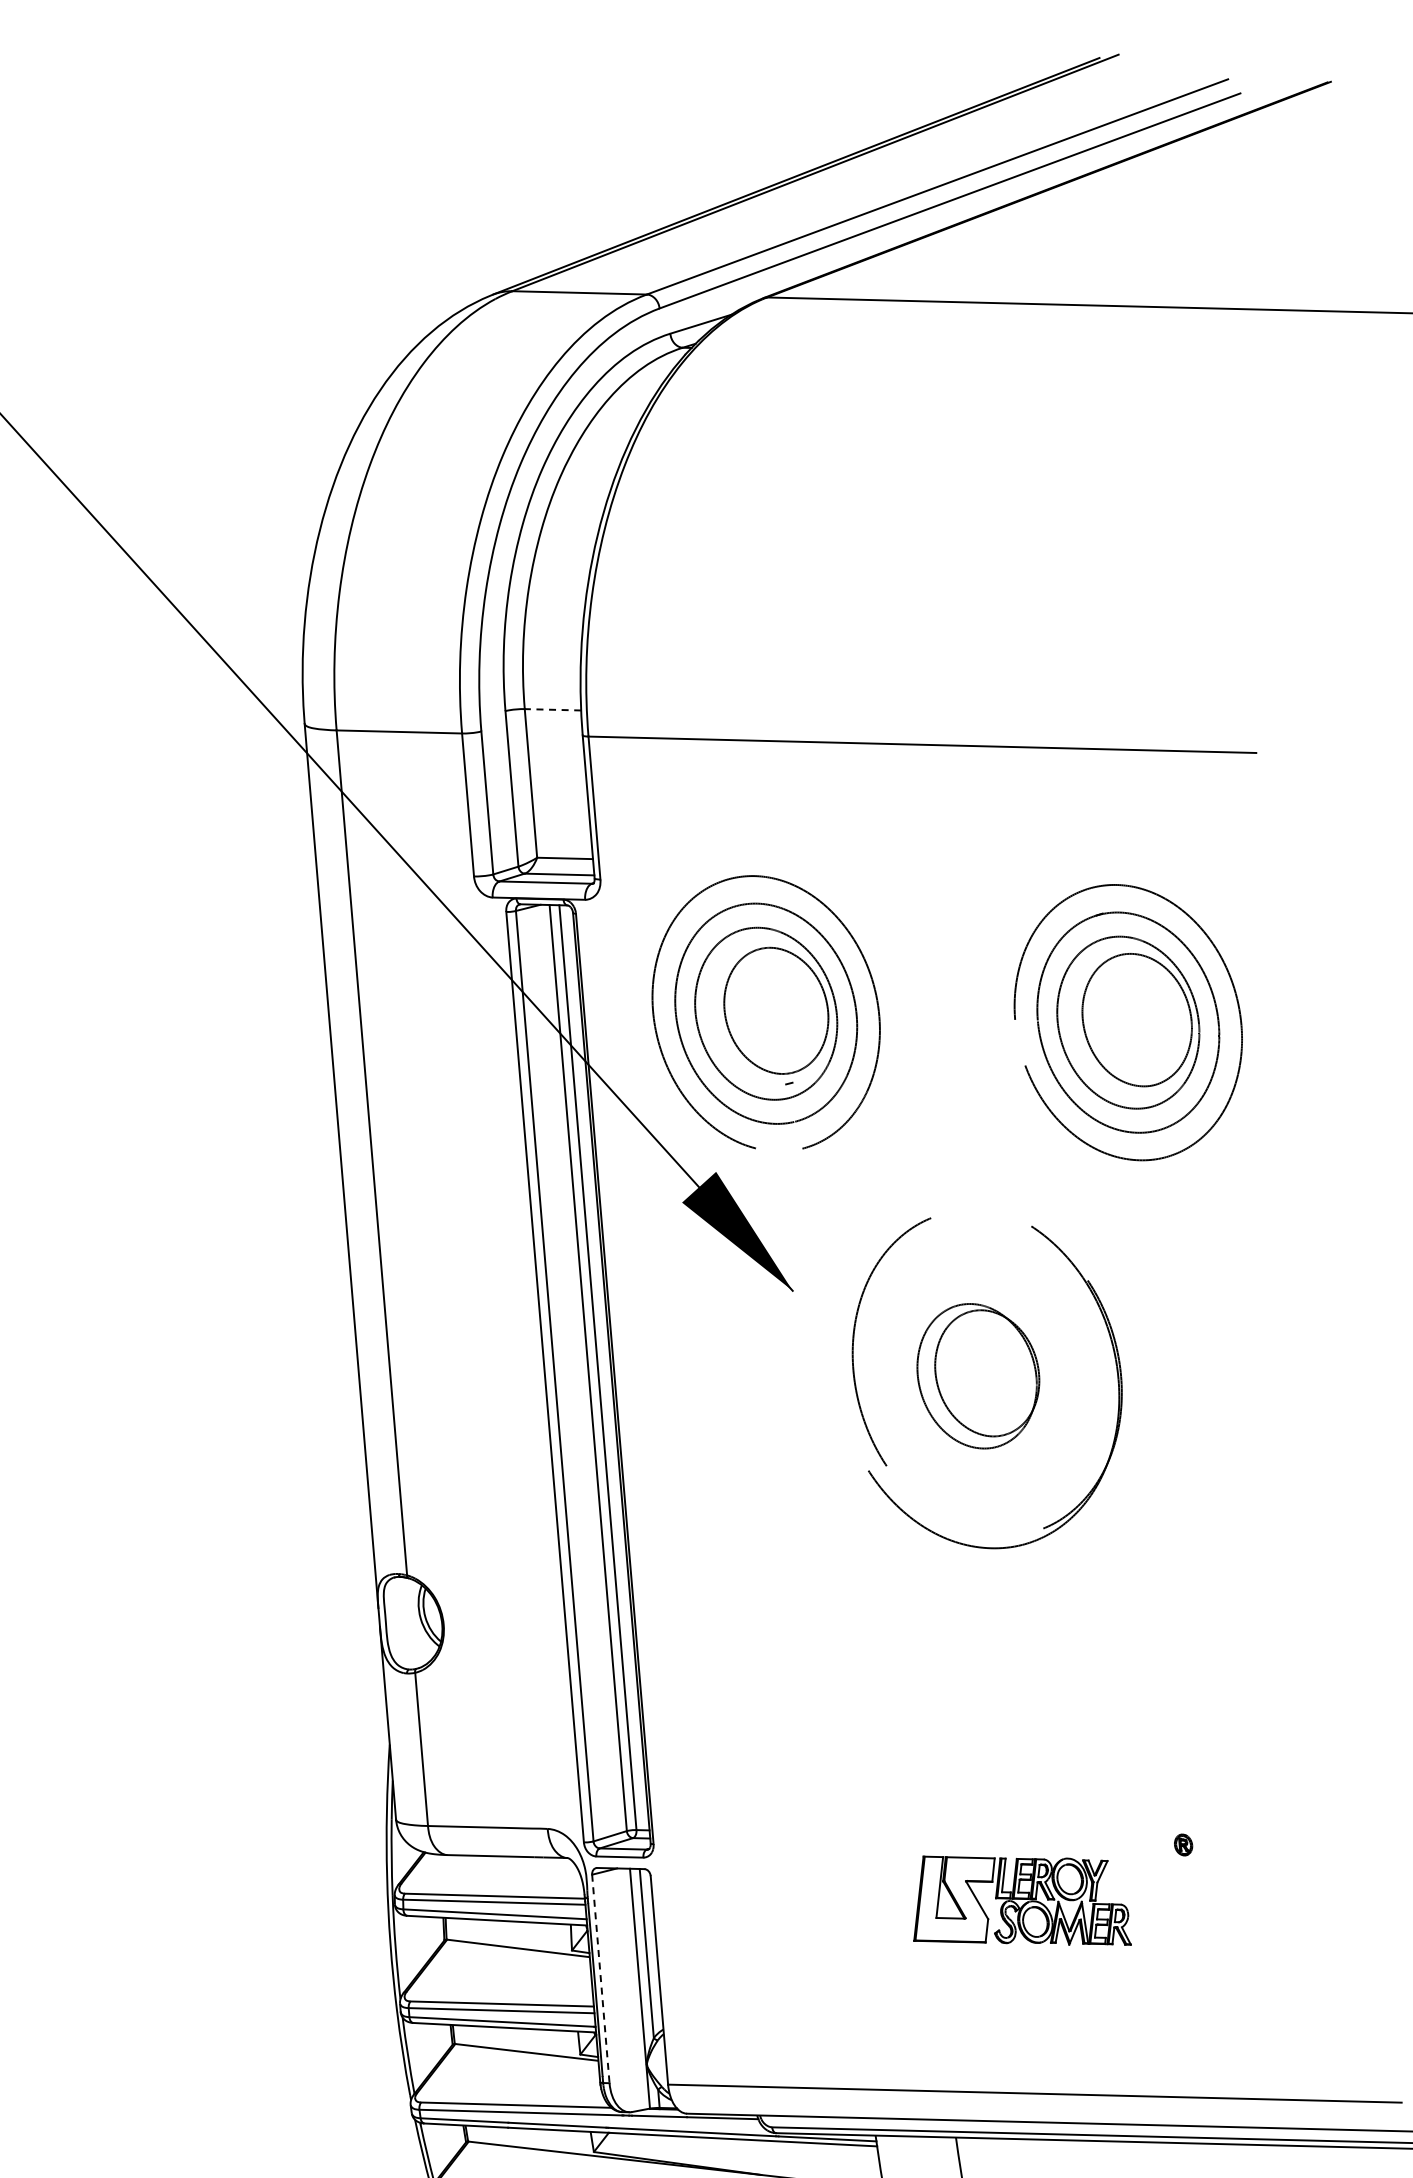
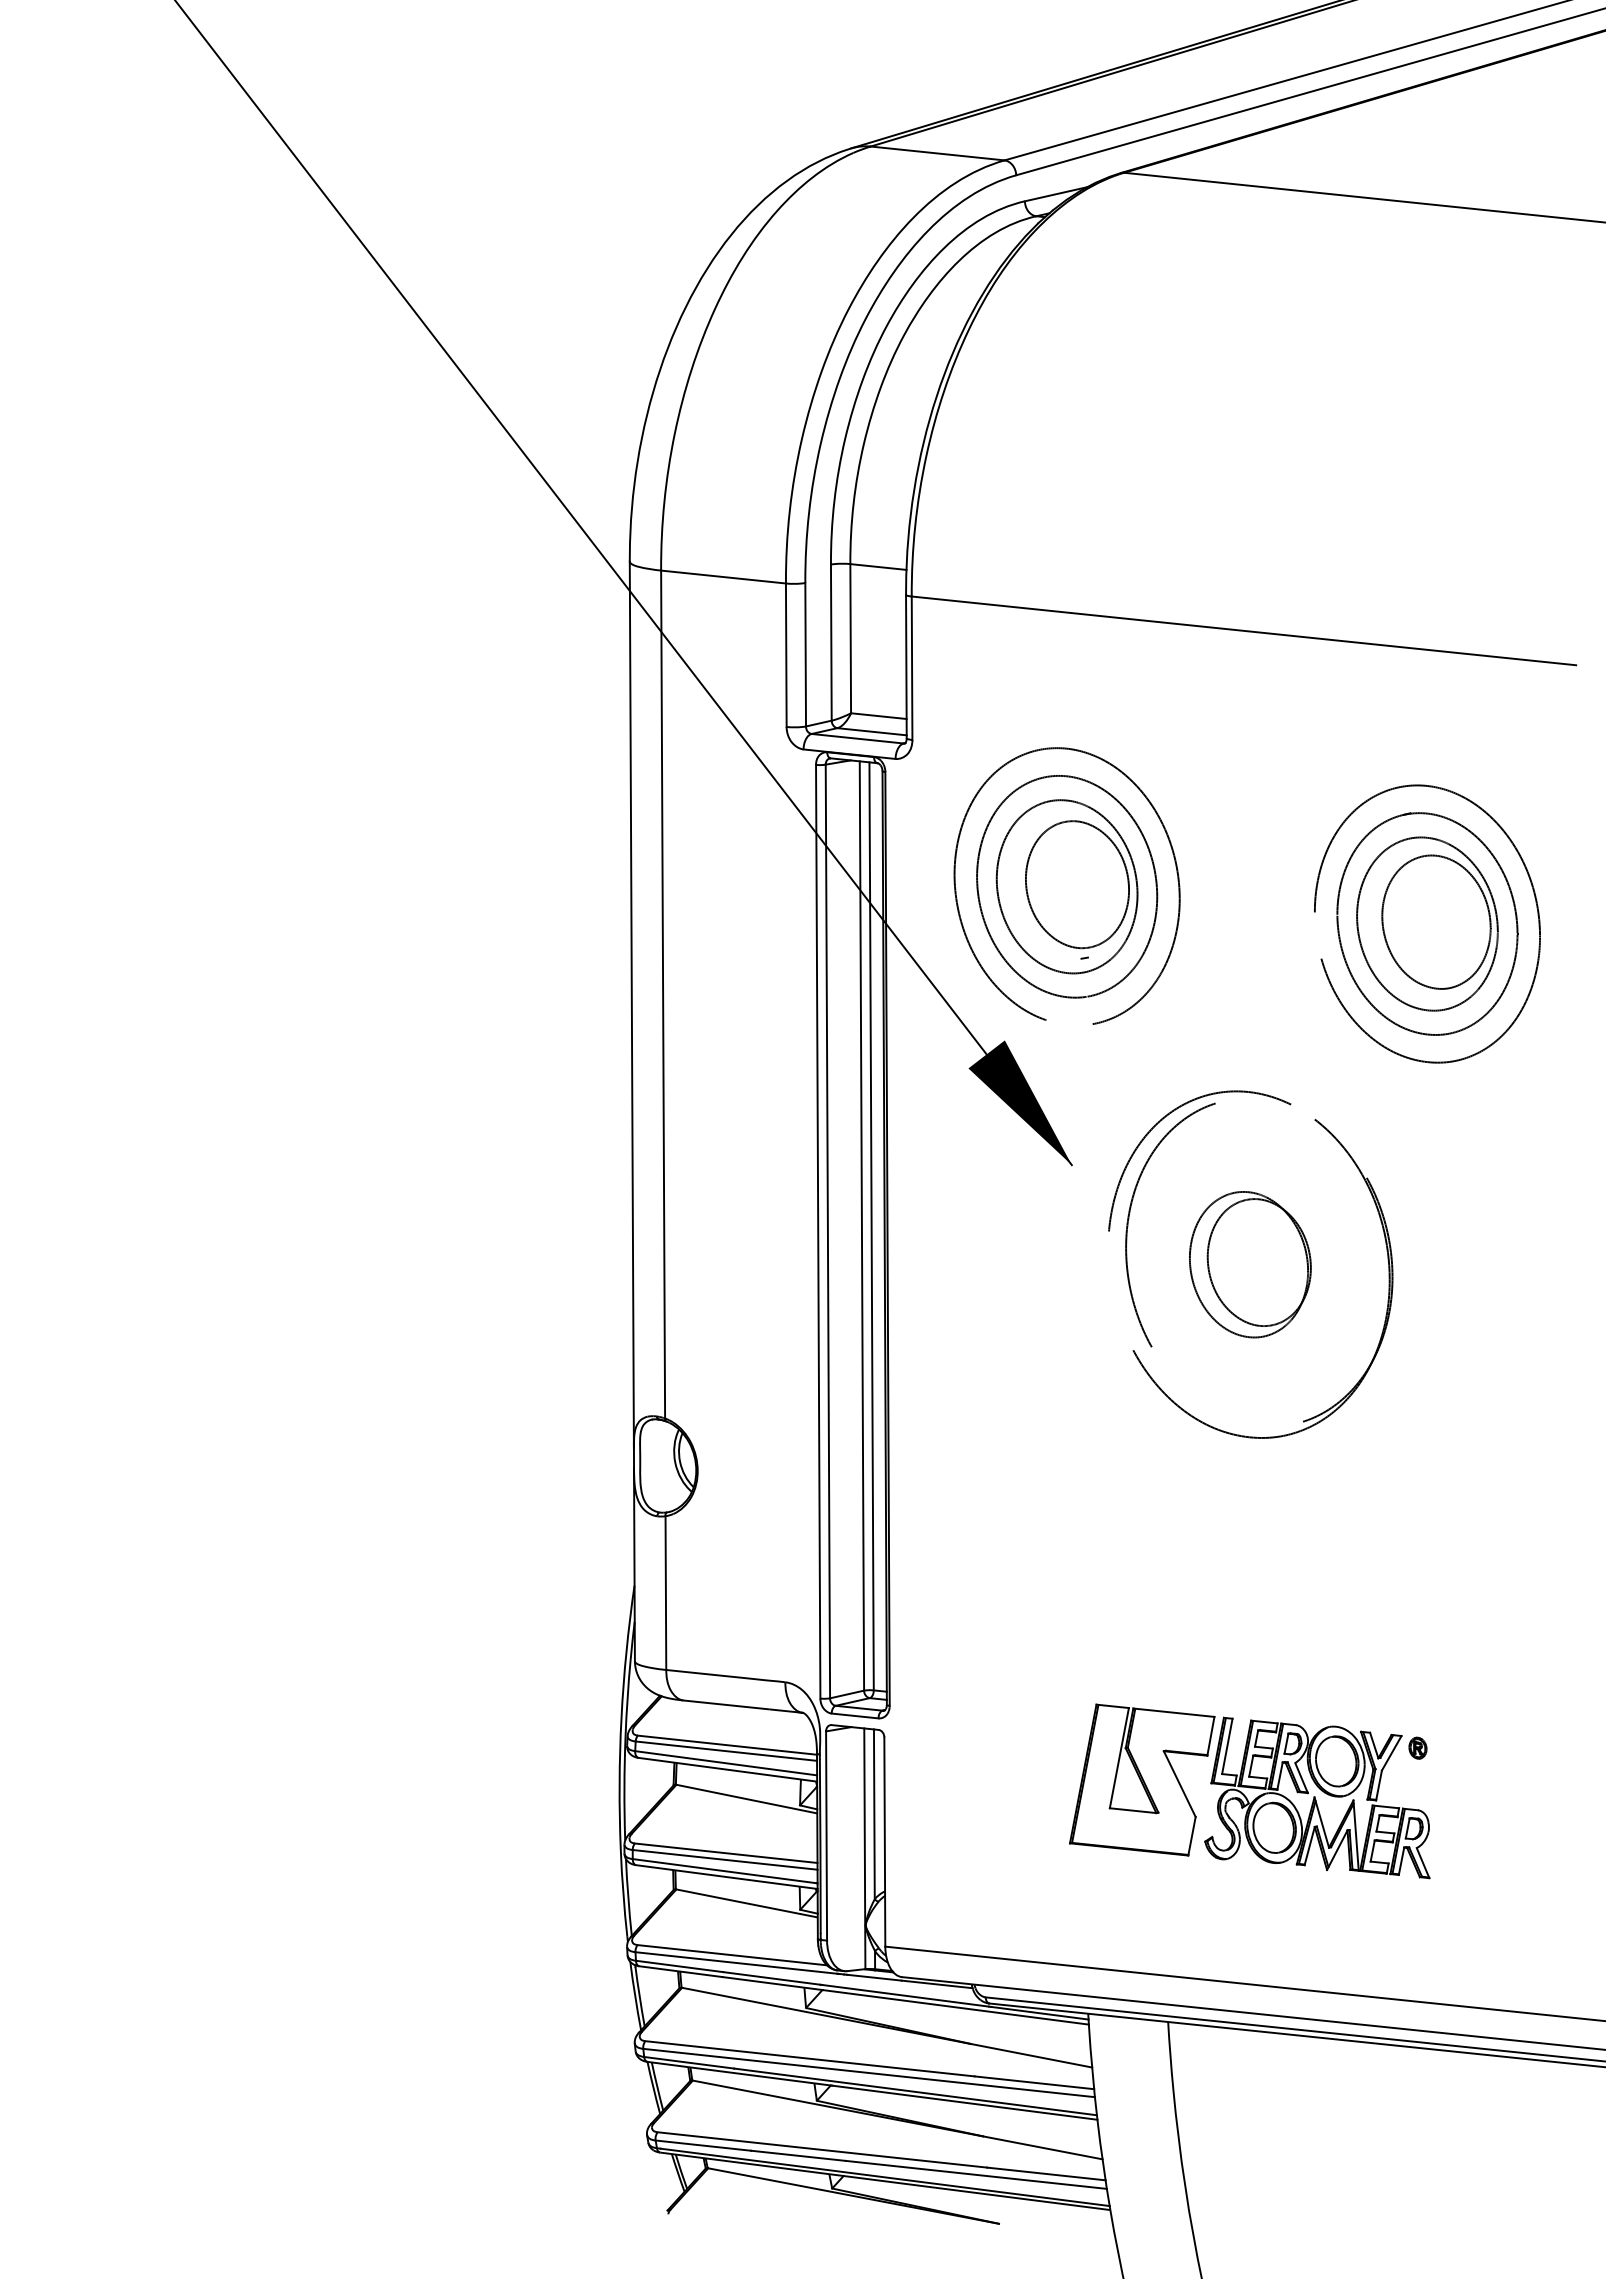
line: (552, 709) -> (877, 566), dashed -> solid
part: (884, 1234) -> (1167, 1116), added
part: (1018, 1901) -> (1249, 1791), size x1.67
line: (600, 1979) -> (826, 1836), dashed -> solid

